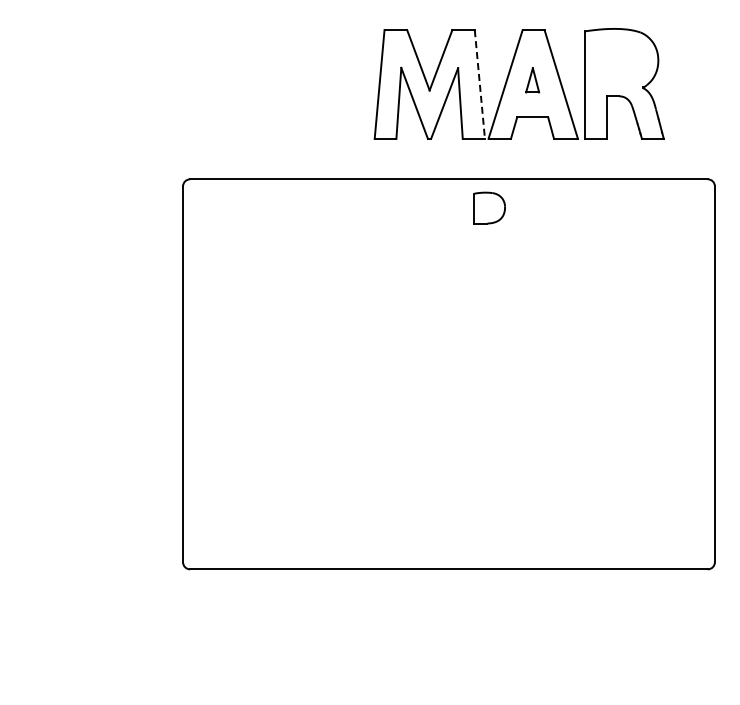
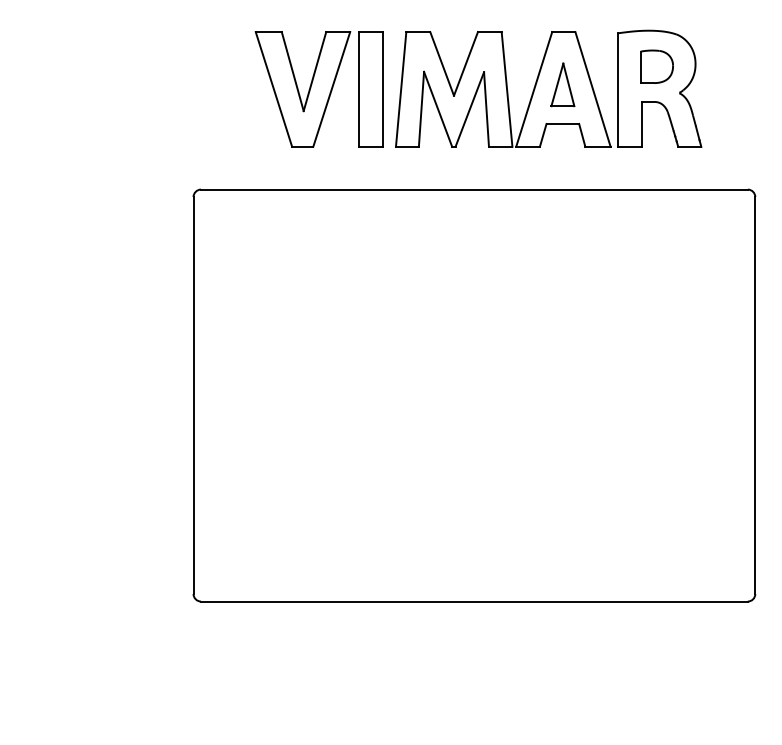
part: (532, 80) -> (562, 85), size x1.67
part: (302, 84) -> (319, 89), added
line: (479, 84) -> (506, 89), dashed -> solid
part: (489, 207) -> (656, 66), moved

